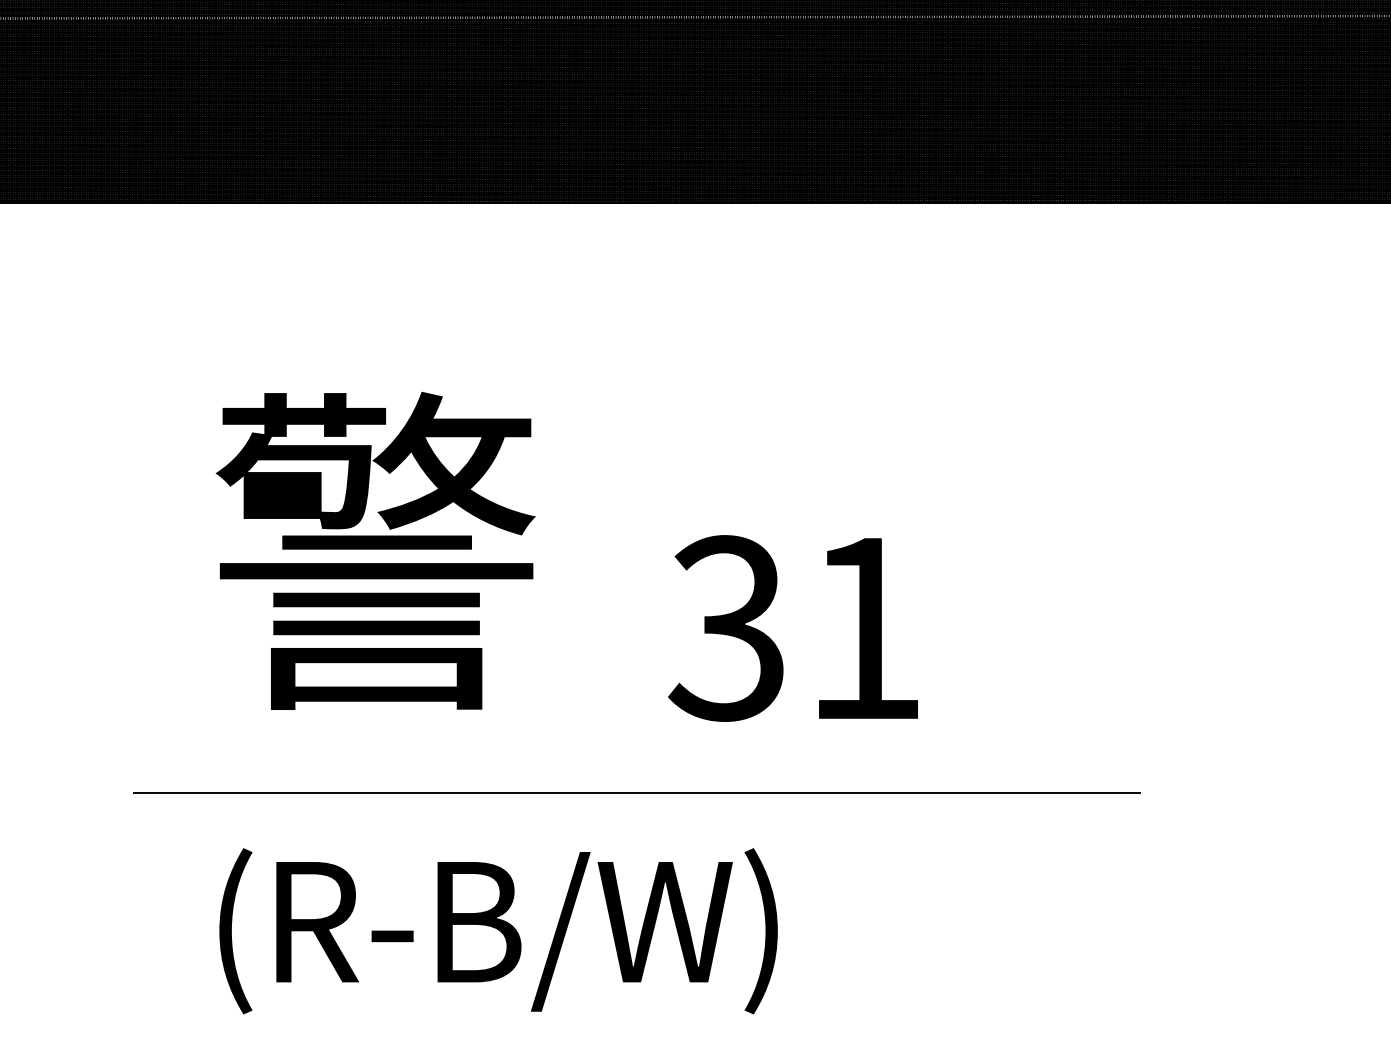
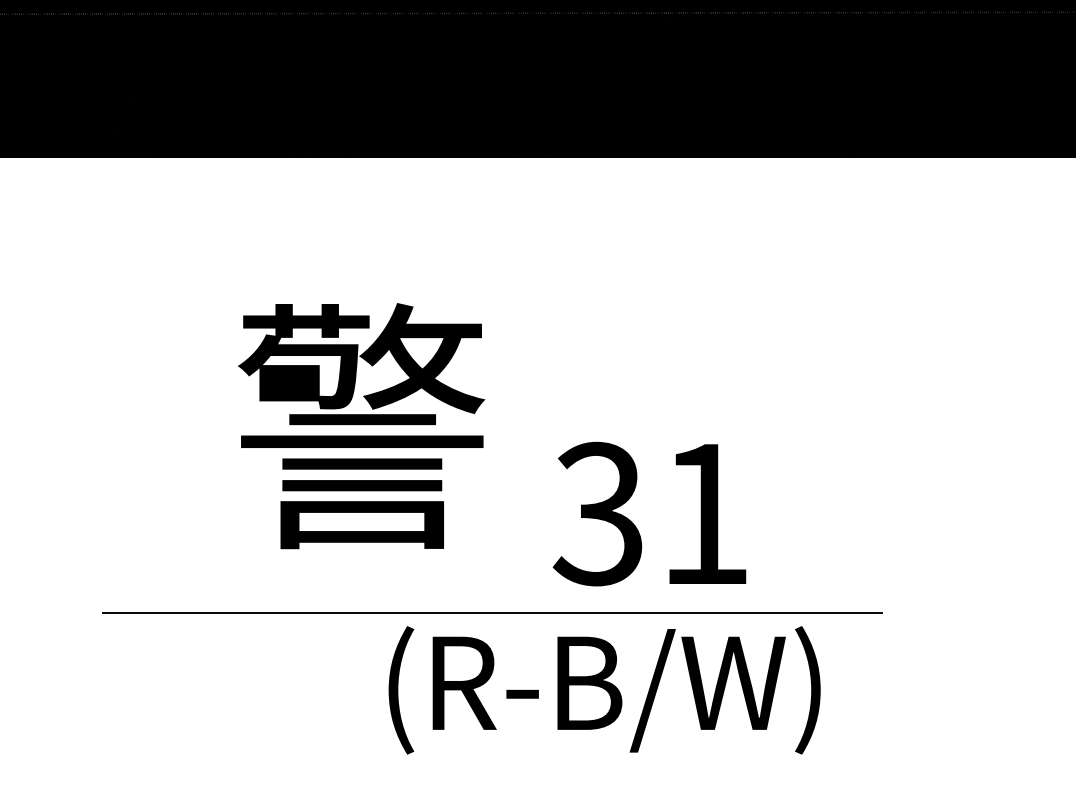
text: (375, 551) -> (361, 426), moved
text: (793, 627) -> (649, 513), moved
text: (498, 931) -> (604, 690), moved

